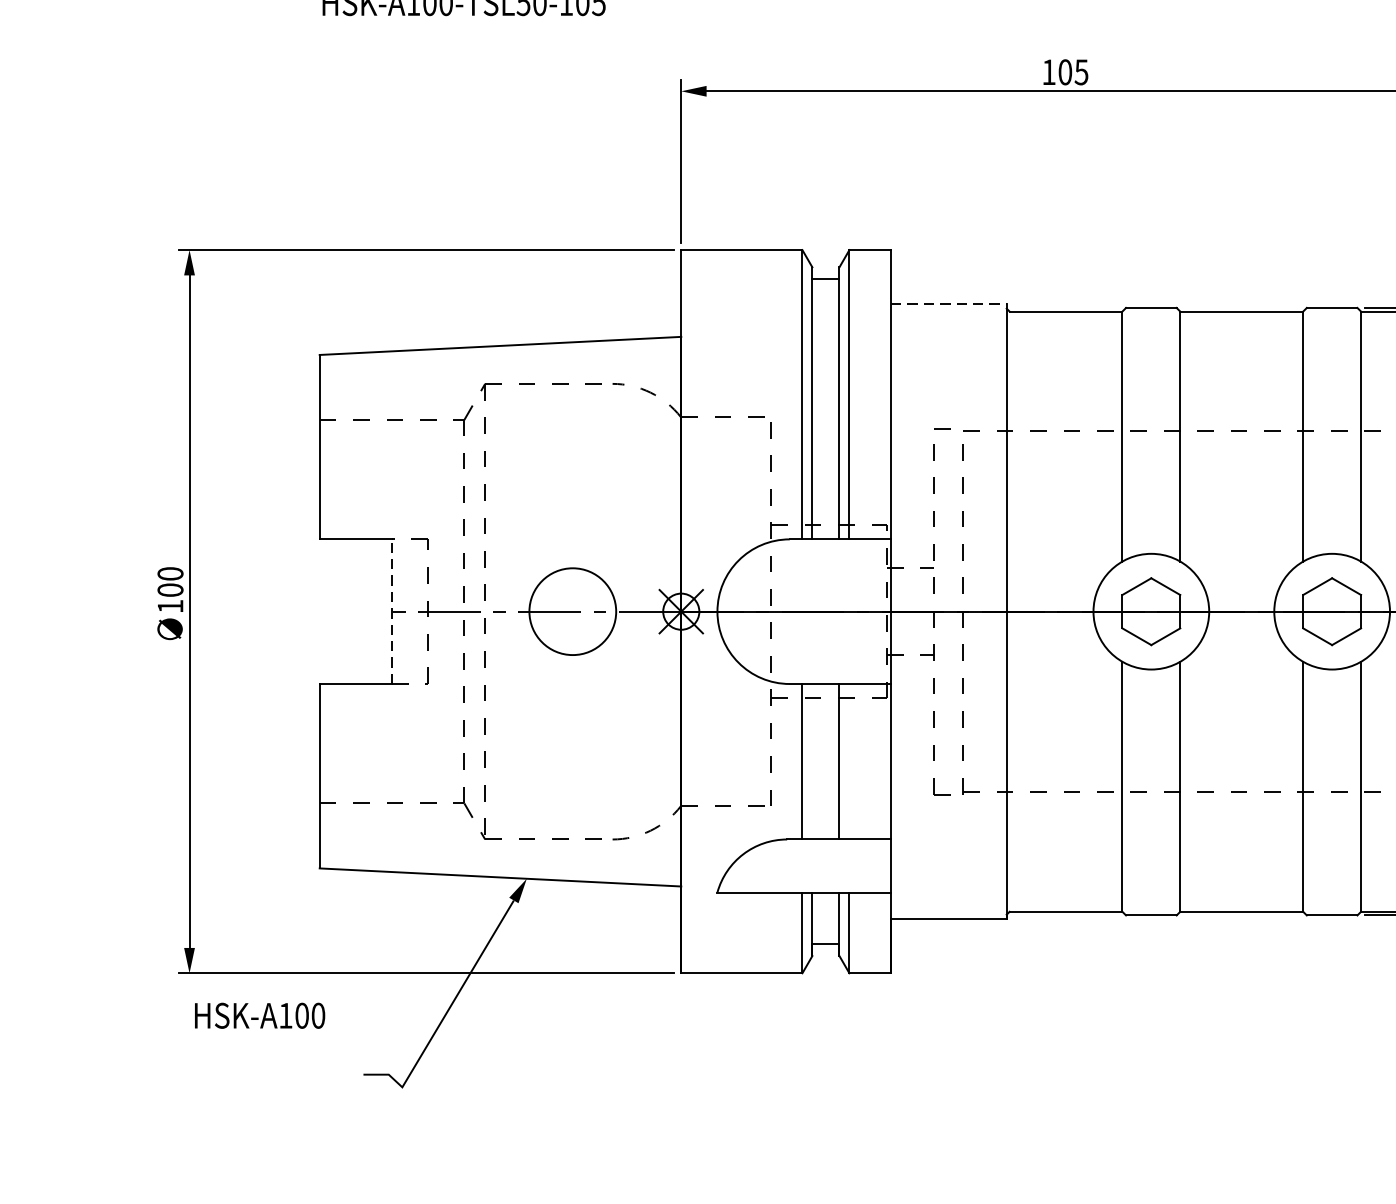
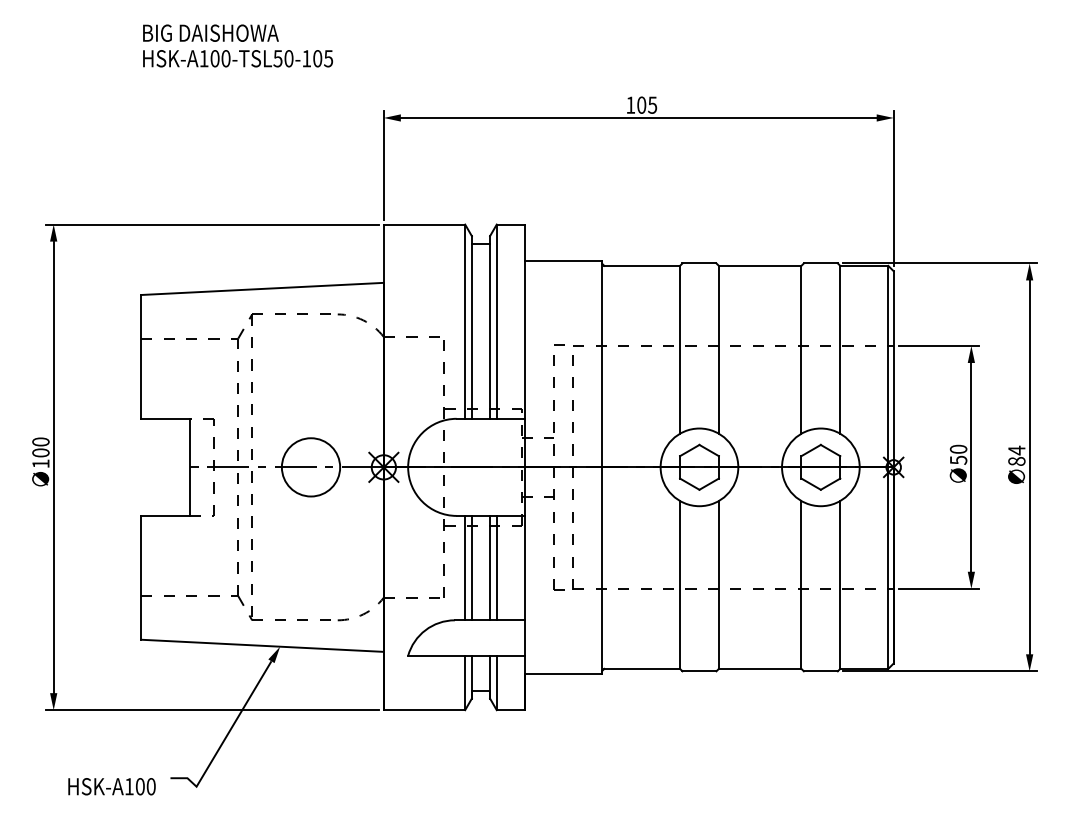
line: (948, 305) -> (563, 261), dashed -> solid
line: (391, 611) -> (189, 467), dashed -> solid
line: (811, 760) -> (471, 567), added
line: (849, 760) -> (496, 567), added
text: (259, 1015) -> (111, 786), moved

